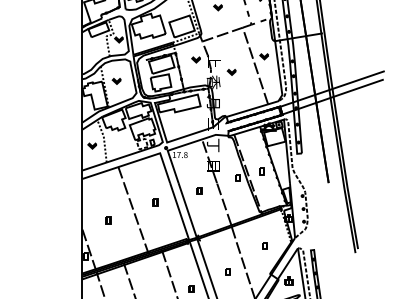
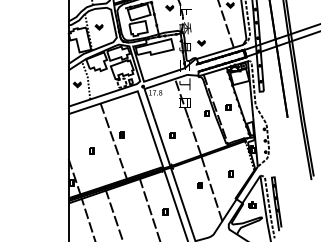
part: (231, 72) -> (201, 43), moved
part: (199, 190) -> (172, 135), moved
part: (155, 202) -> (122, 135), moved
part: (227, 271) -> (199, 184), moved

